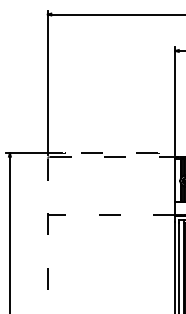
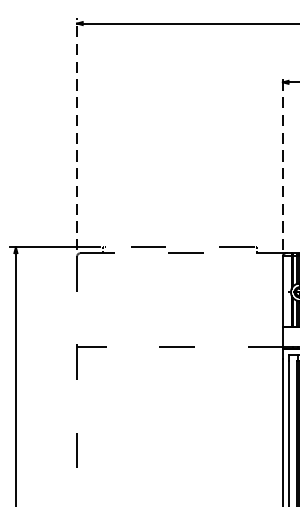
line: (47, 82) -> (76, 133), solid -> dashed
line: (175, 101) -> (283, 163), solid -> dashed

